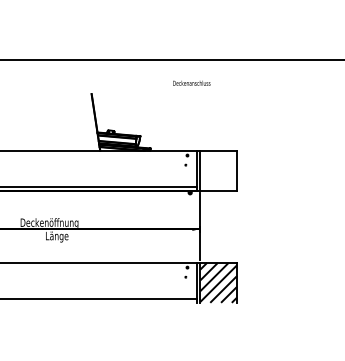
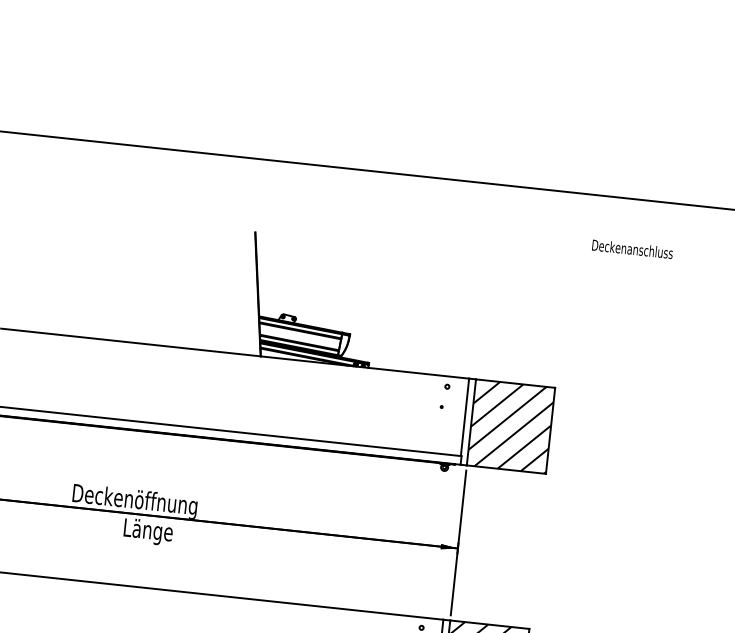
text: (191, 82) -> (632, 247), moved
hatch: (218, 170) -> (510, 426), added

